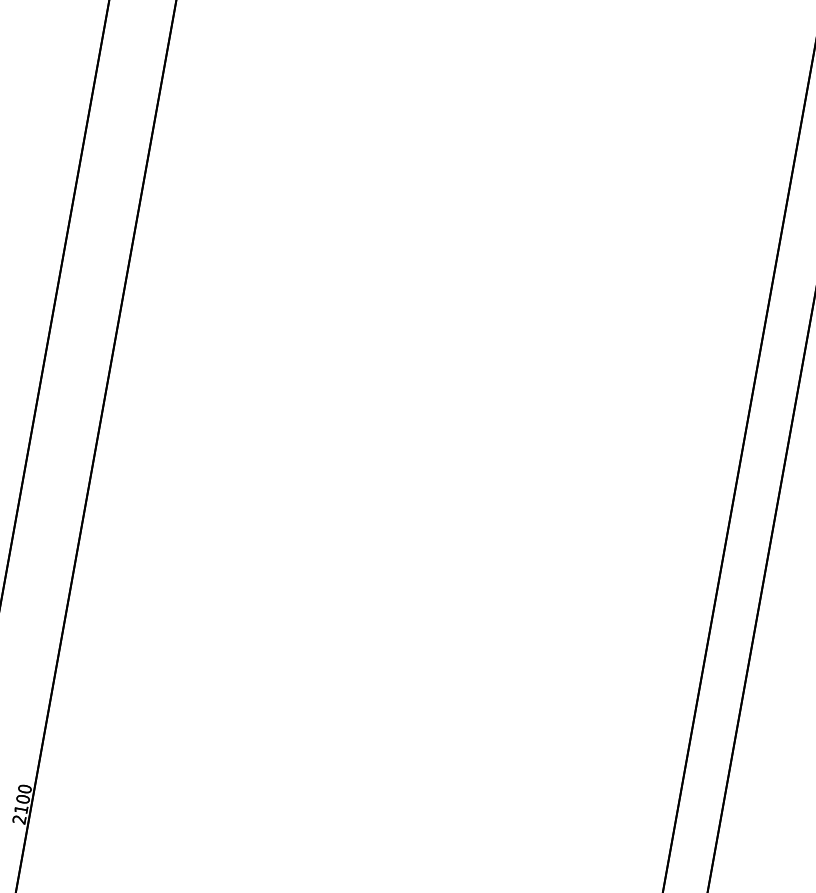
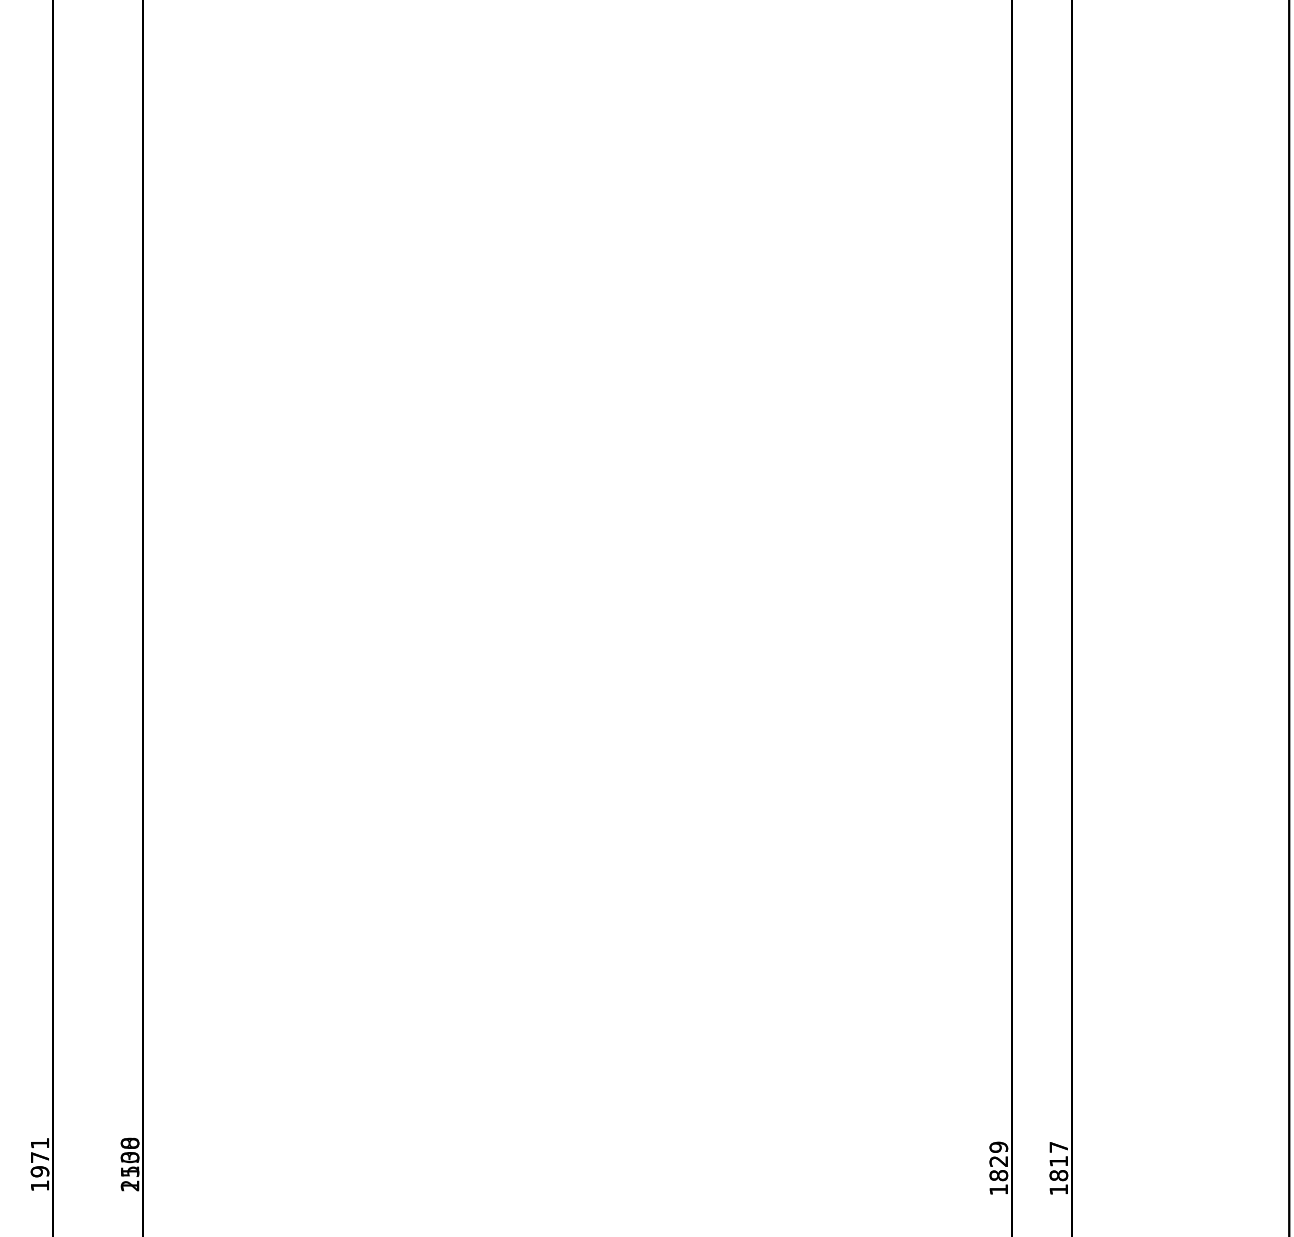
text: (21, 804) -> (129, 1164), 2100 -> 1538

